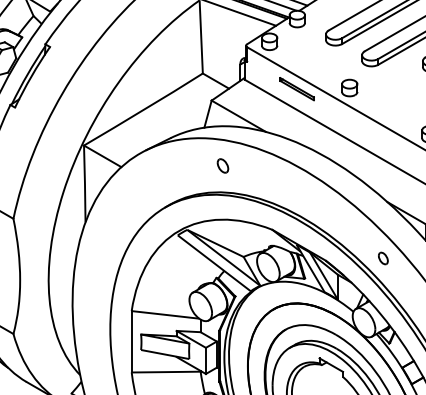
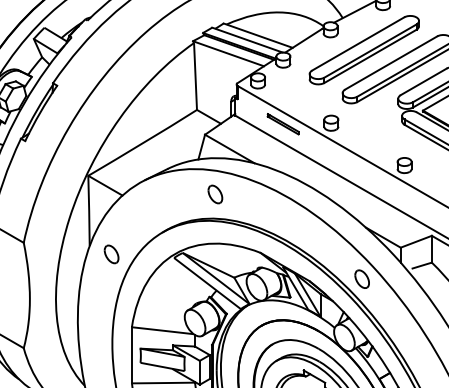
part: (223, 165) -> (215, 194), size x1.43
part: (109, 231) -> (111, 254), added
part: (382, 257) -> (361, 278), size x1.67

